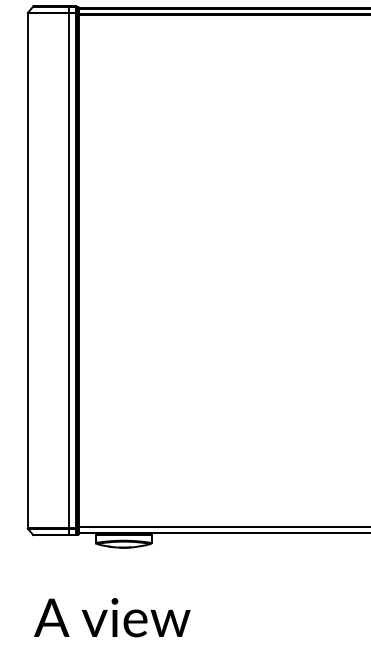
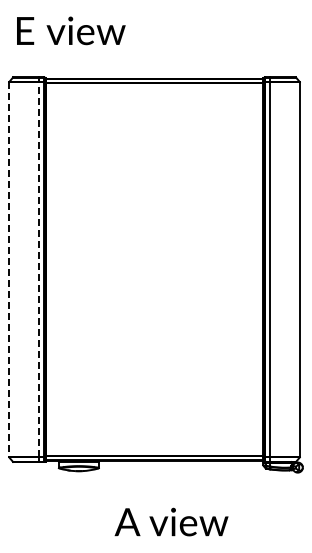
line: (68, 270) -> (38, 269), solid -> dashed
line: (28, 271) -> (9, 270), solid -> dashed
text: (112, 616) -> (171, 521), moved

